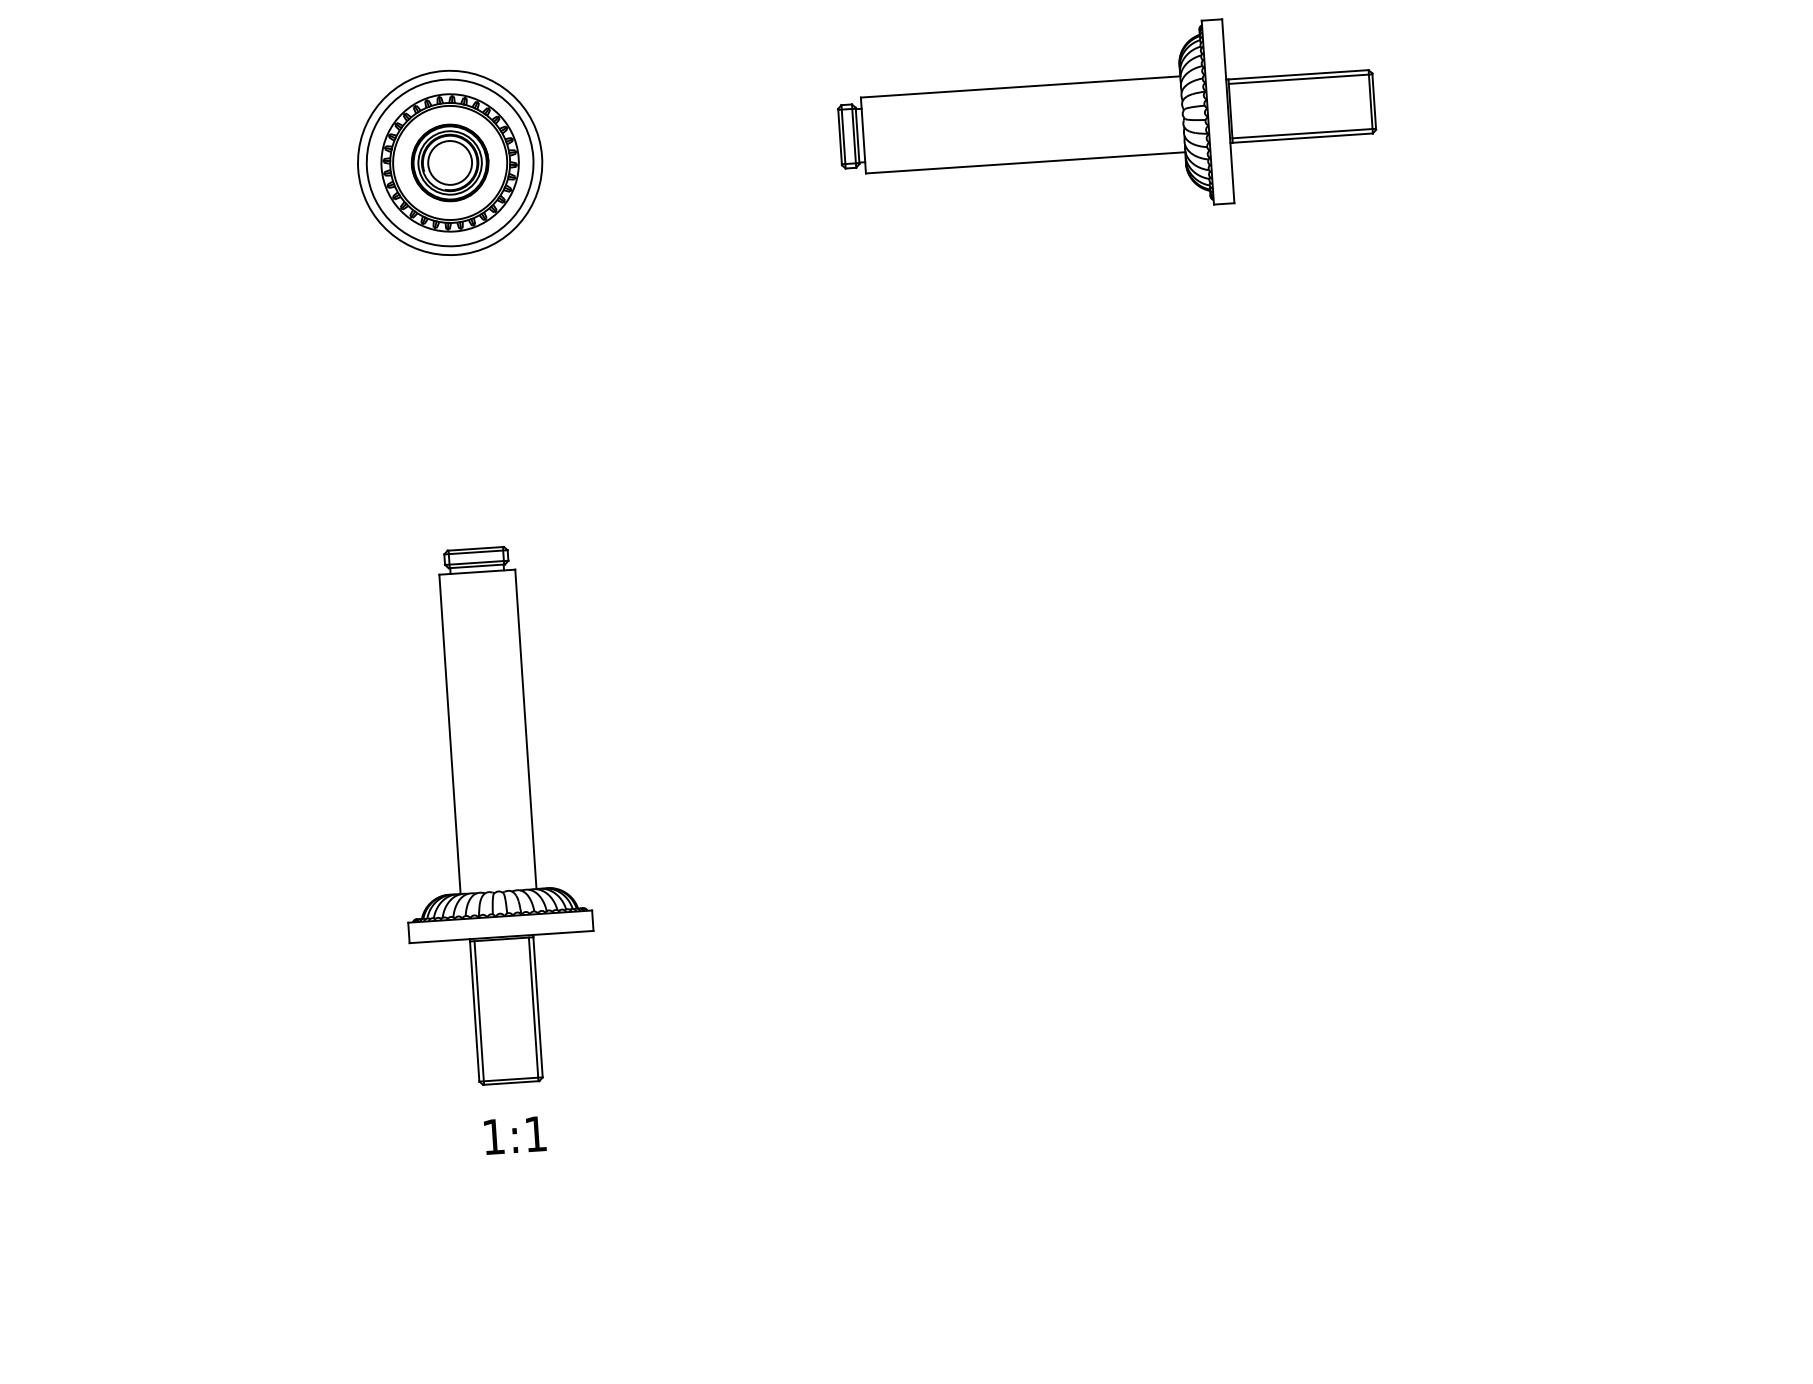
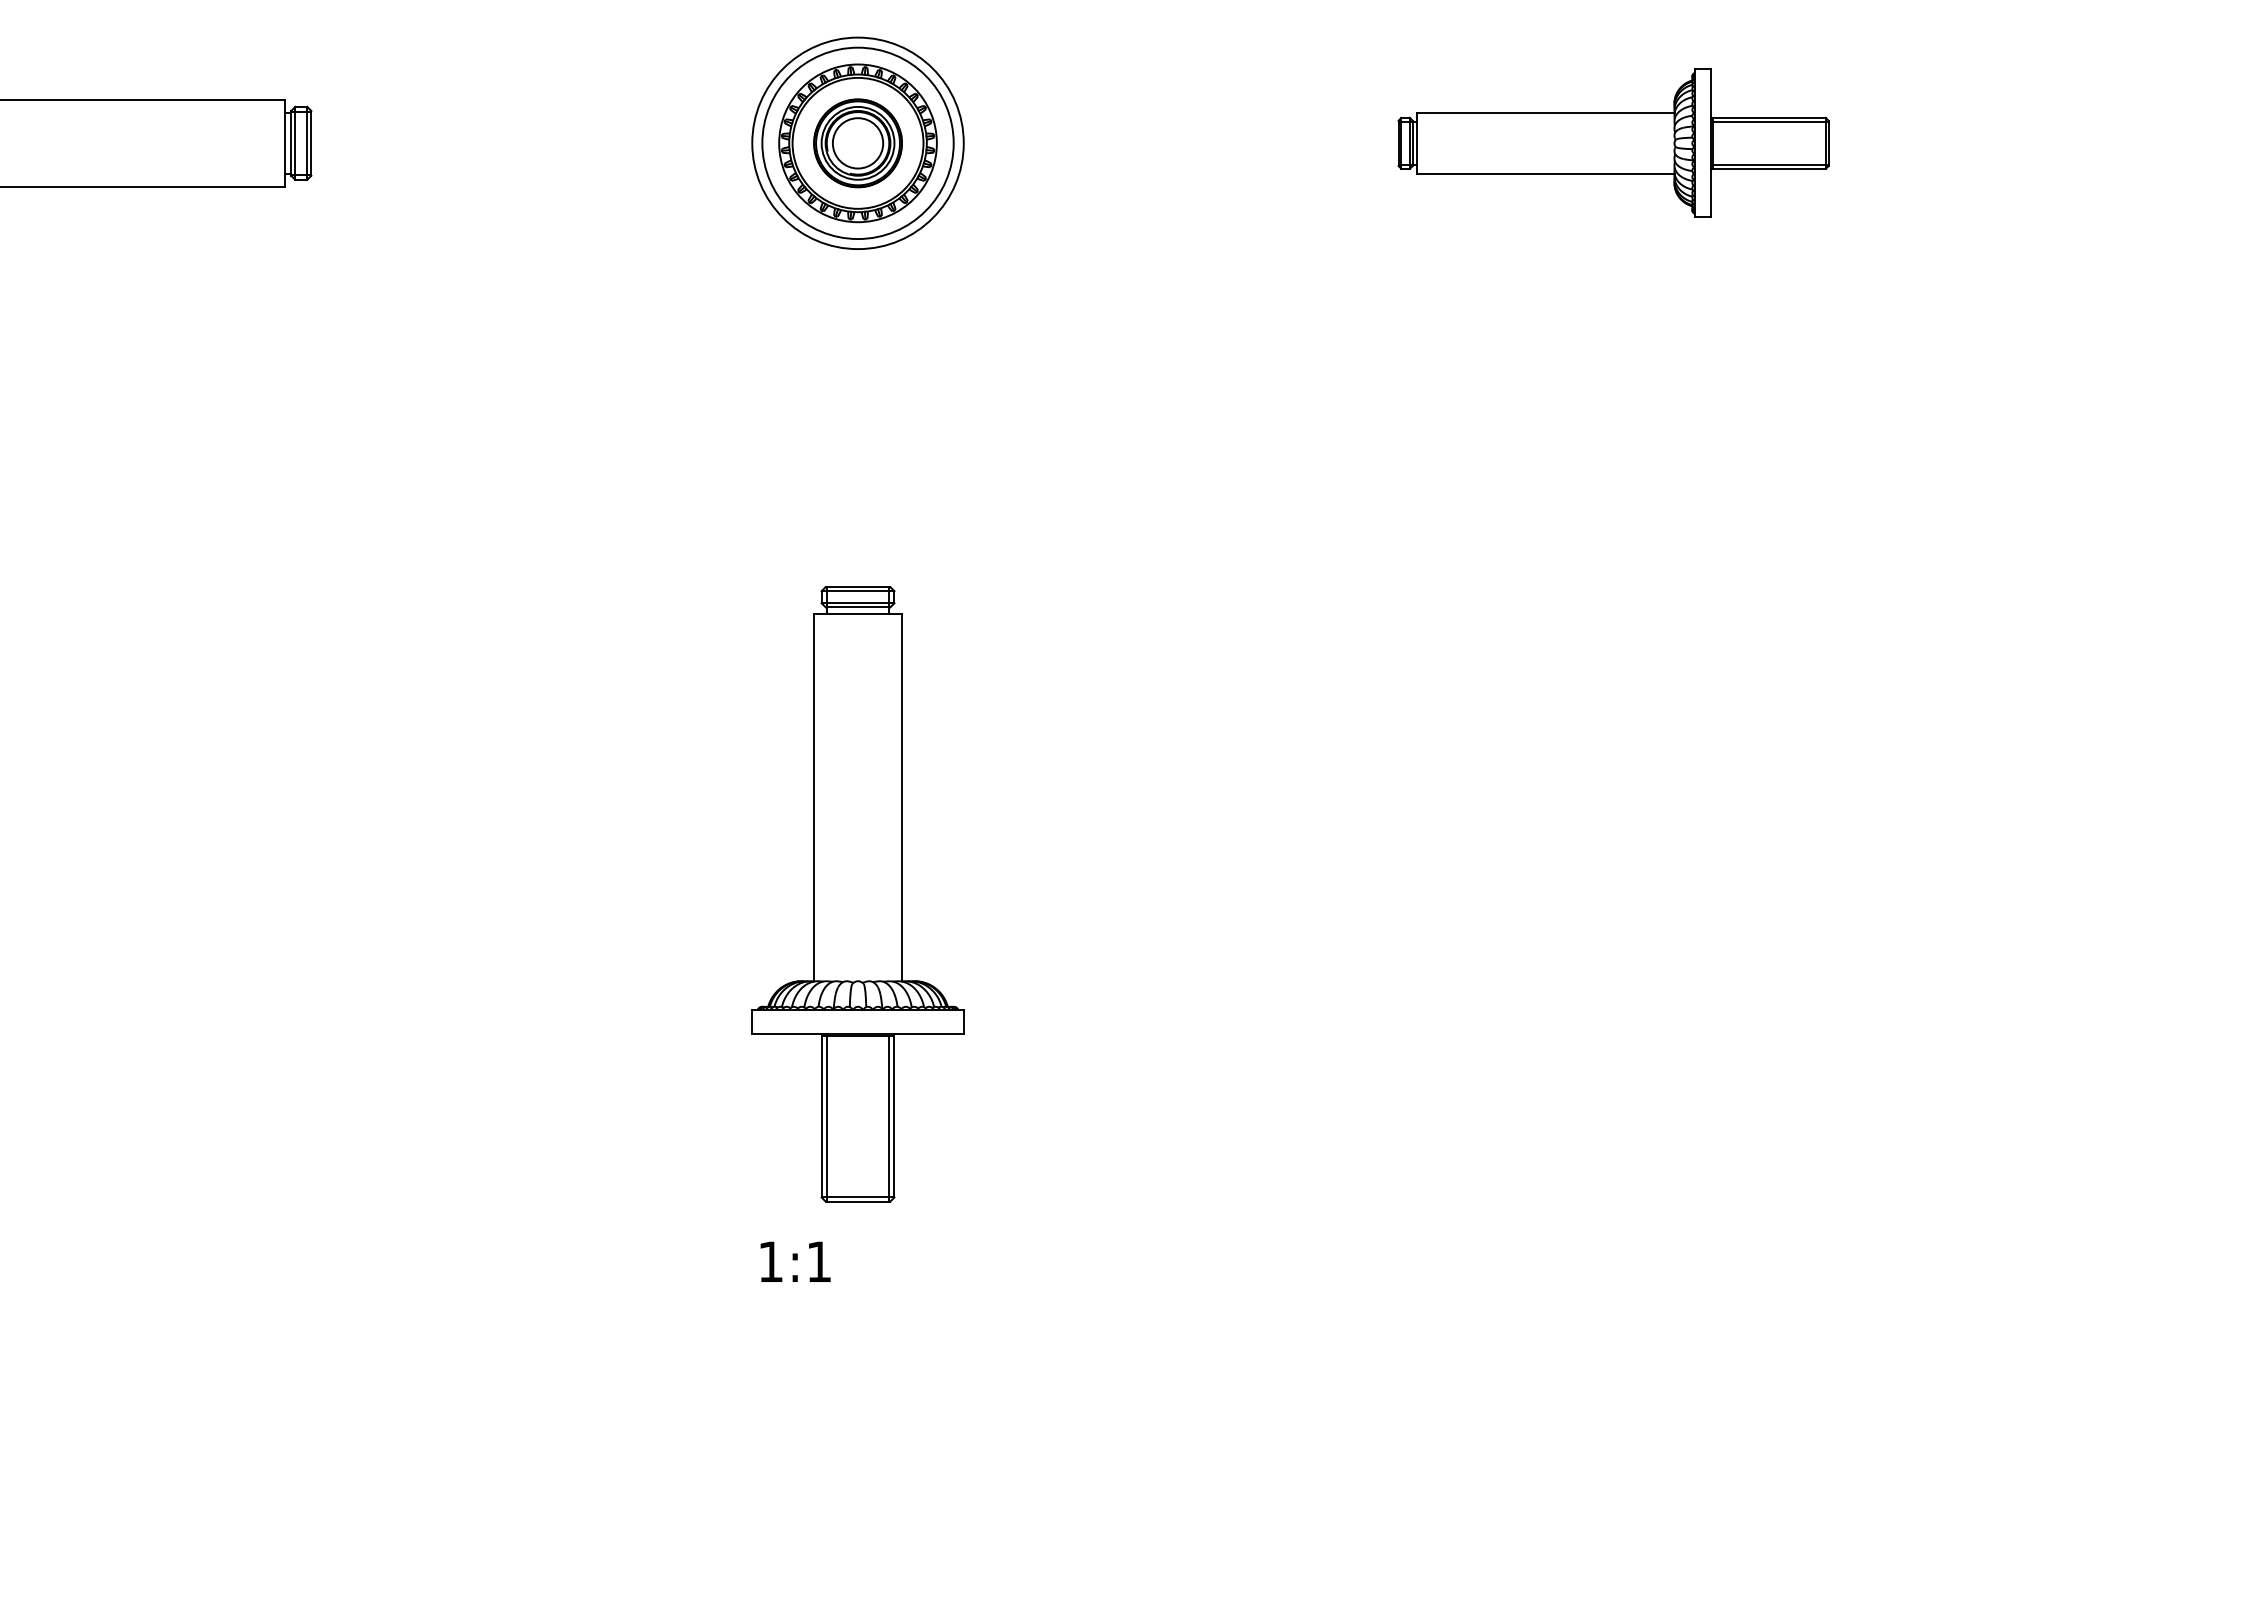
part: (1107, 119) -> (1613, 143), size x0.7
text: (515, 1135) -> (795, 1261), moved

